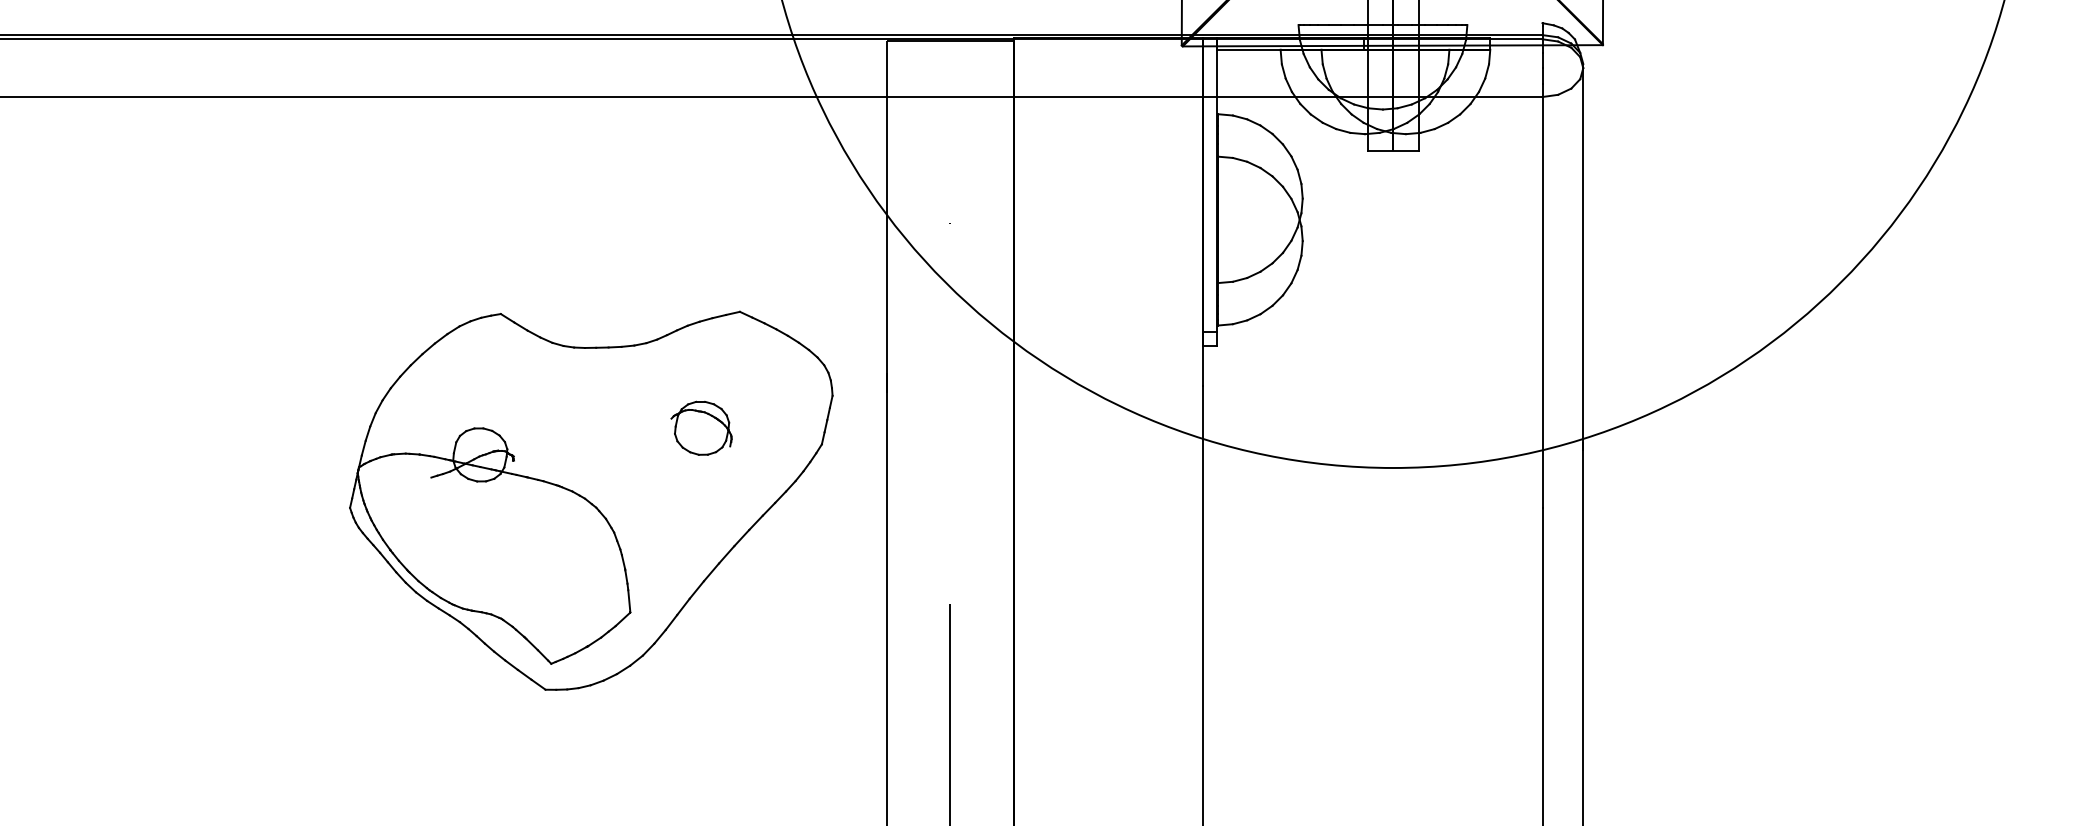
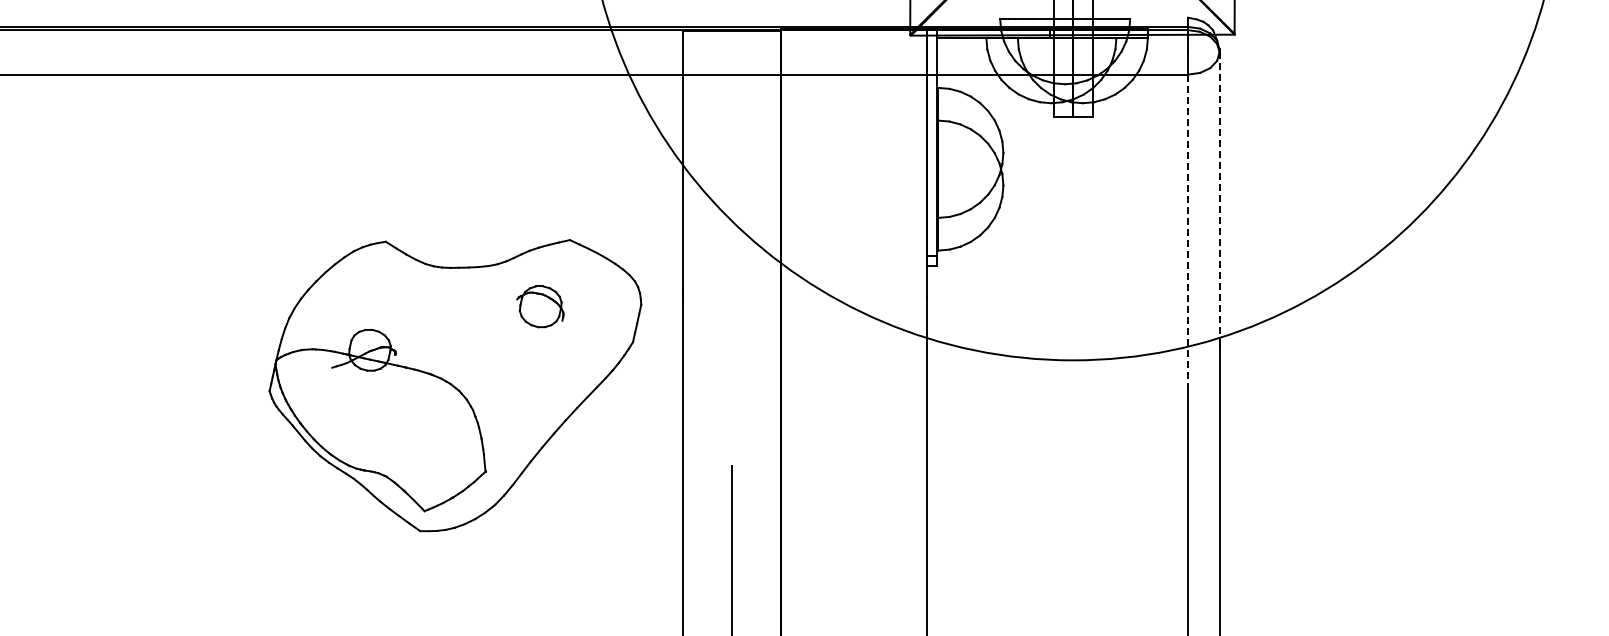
line: (1583, 260) -> (1219, 200), solid -> dashed
line: (1543, 303) -> (1188, 233), solid -> dashed
part: (701, 427) -> (540, 306), moved

